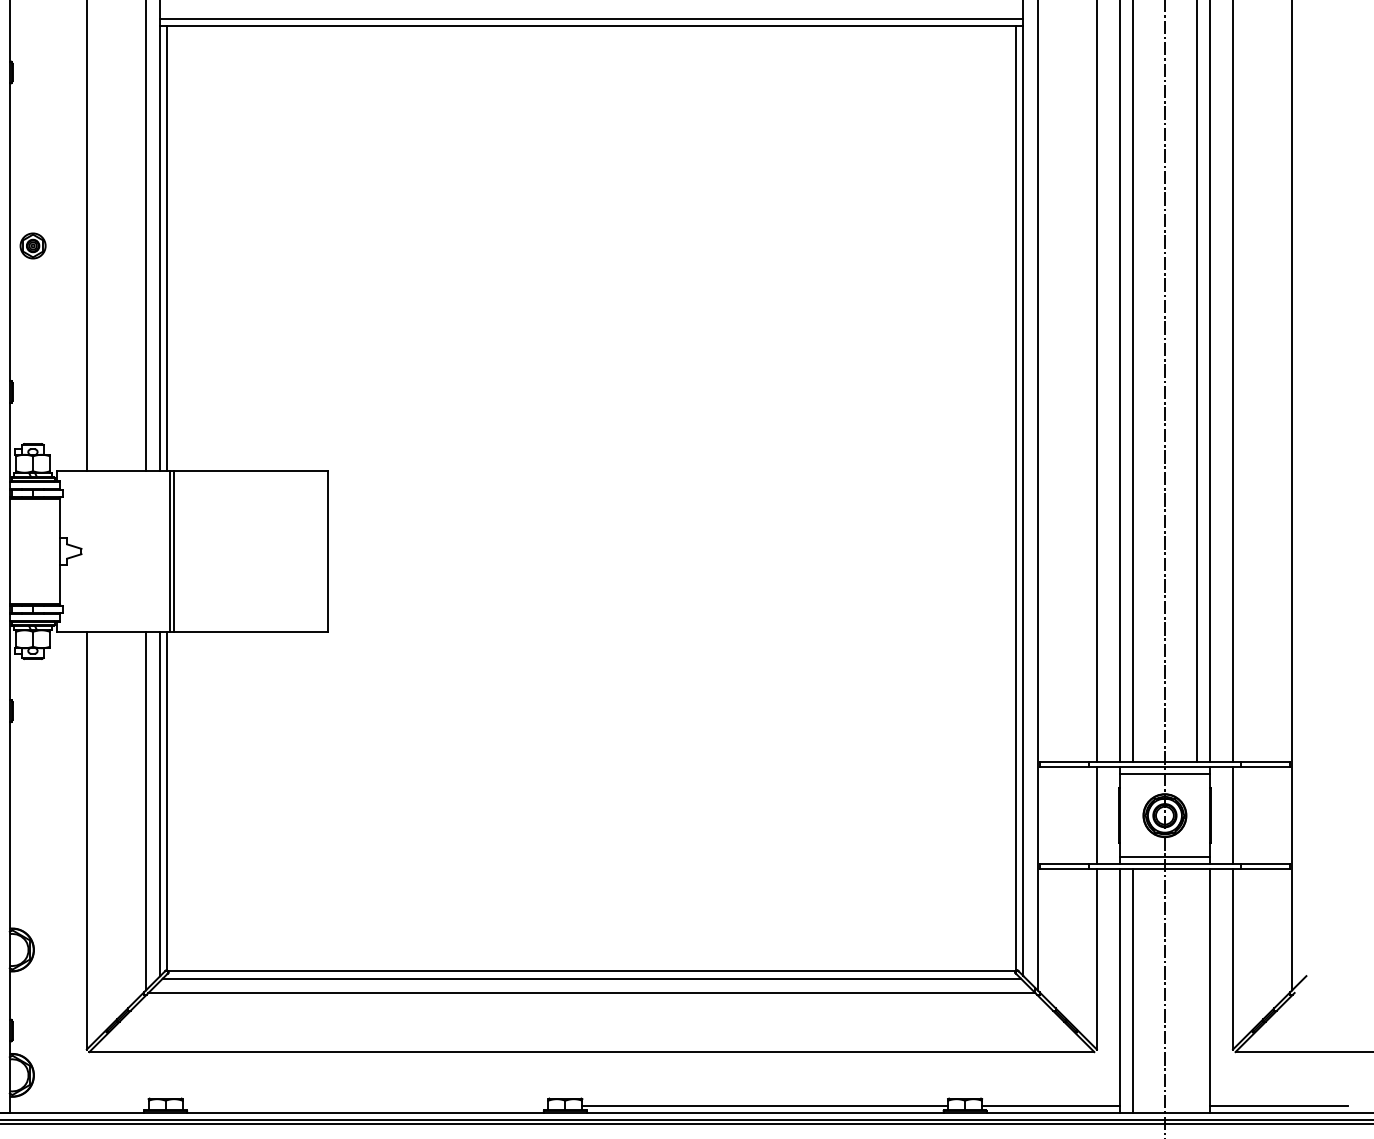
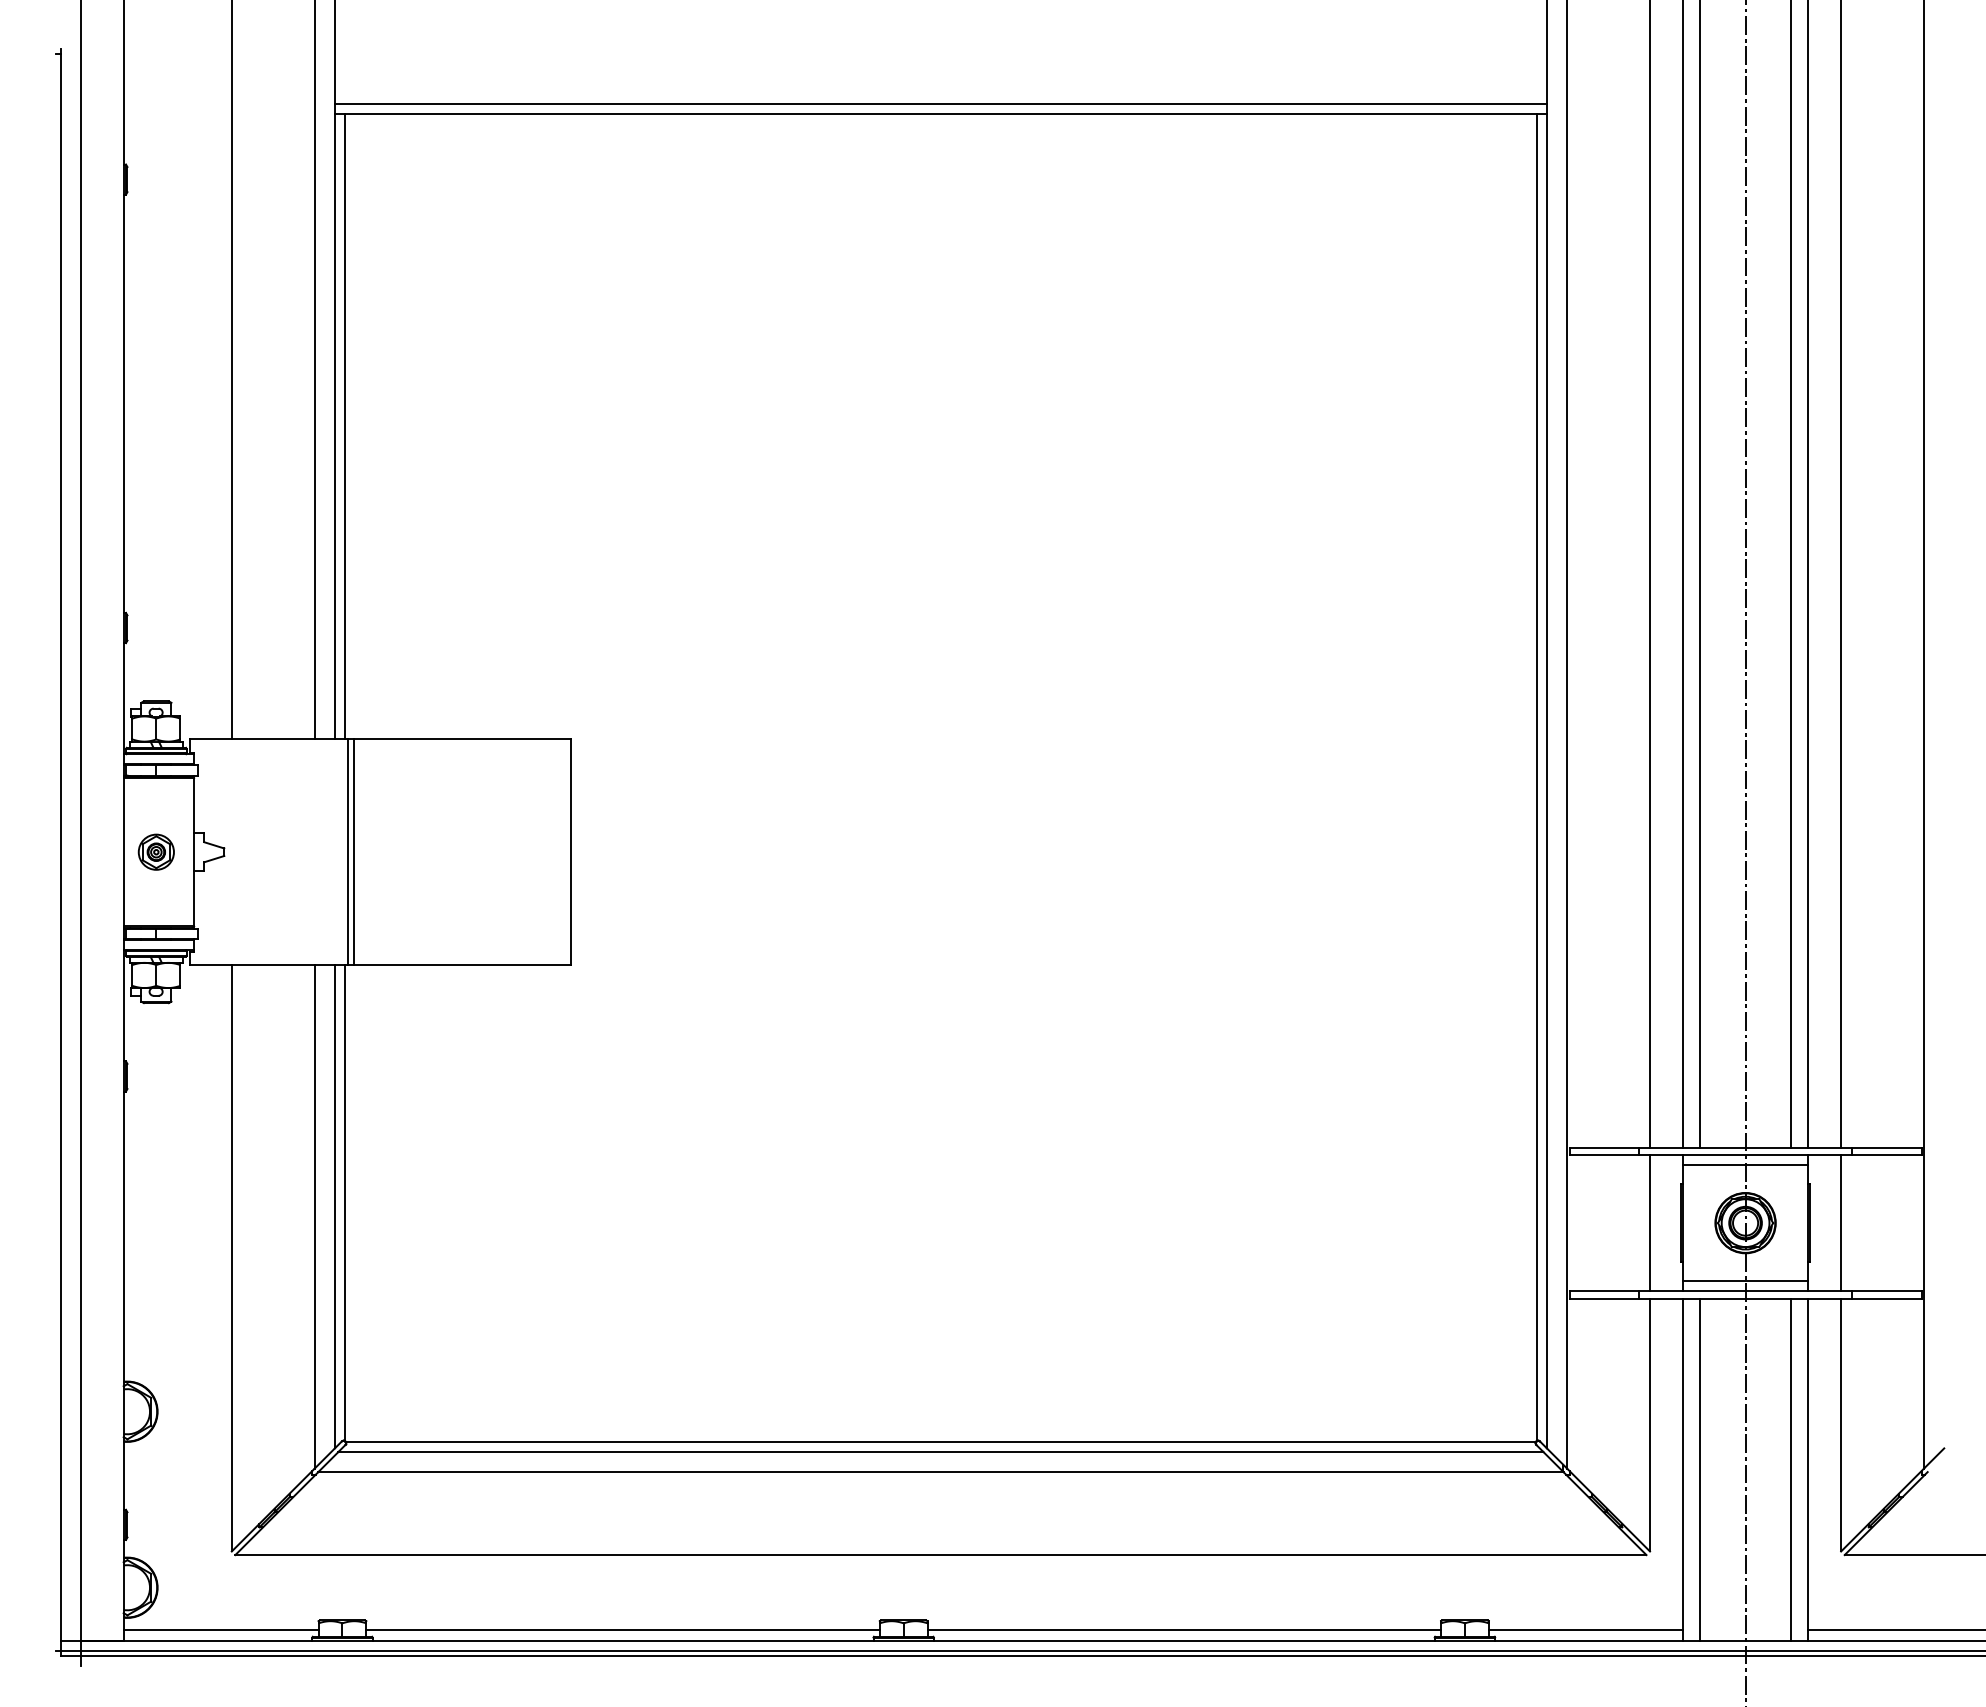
part: (32, 245) -> (155, 851), moved
line: (1196, 991) -> (1790, 1469), added
line: (78, 1105) -> (220, 1630), added
line: (365, 1105) -> (622, 1630), added

